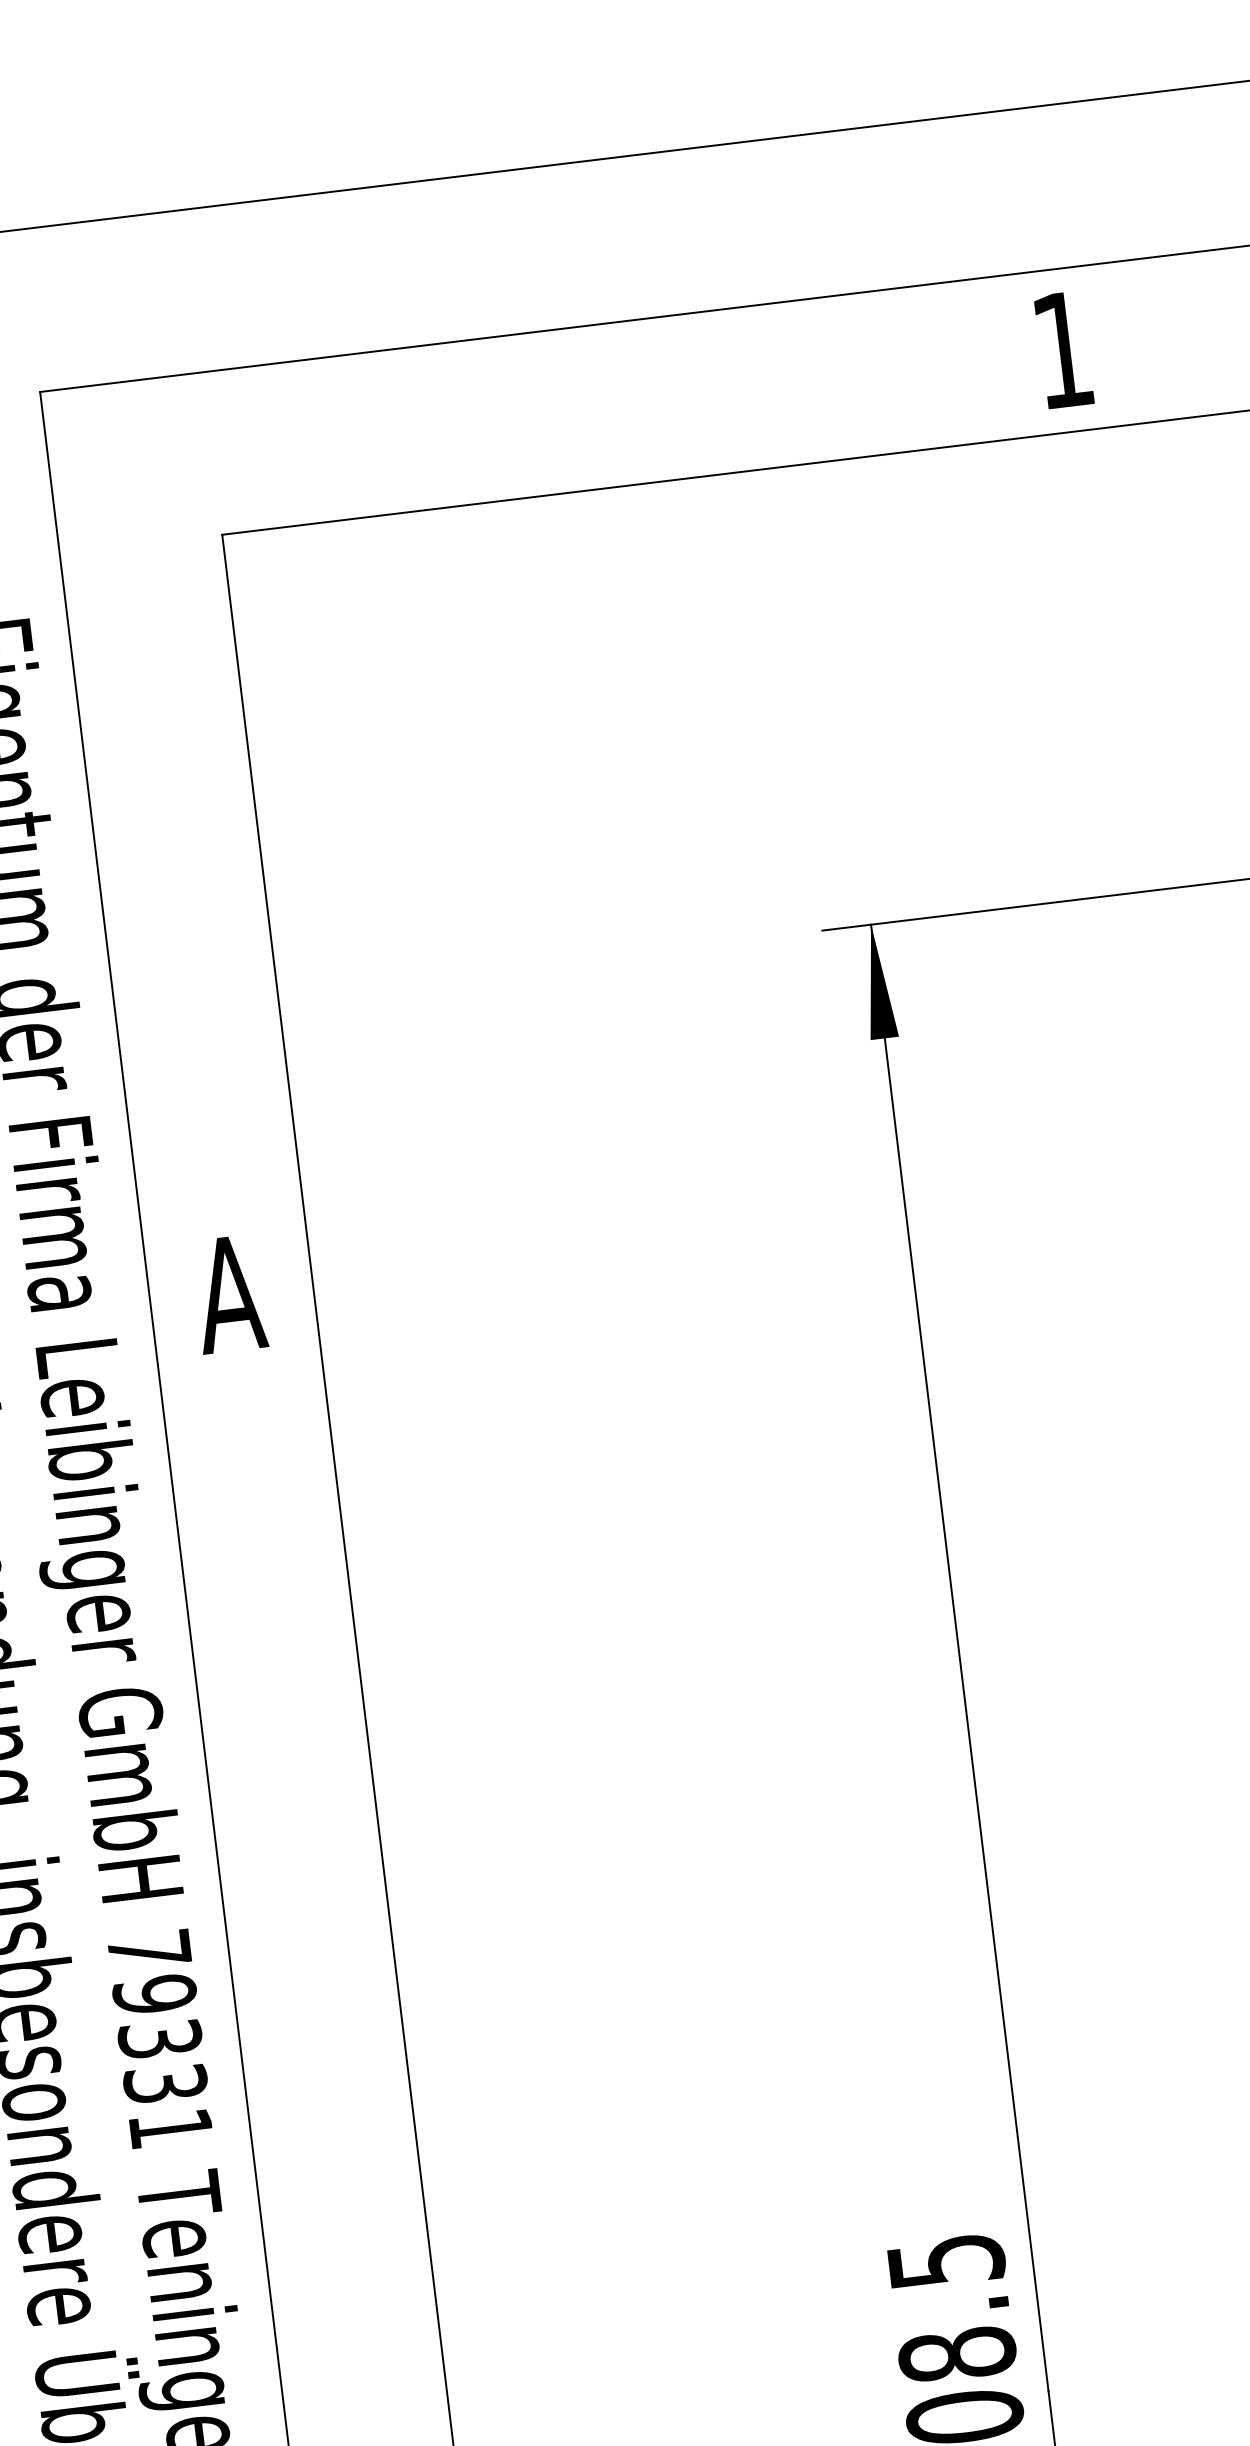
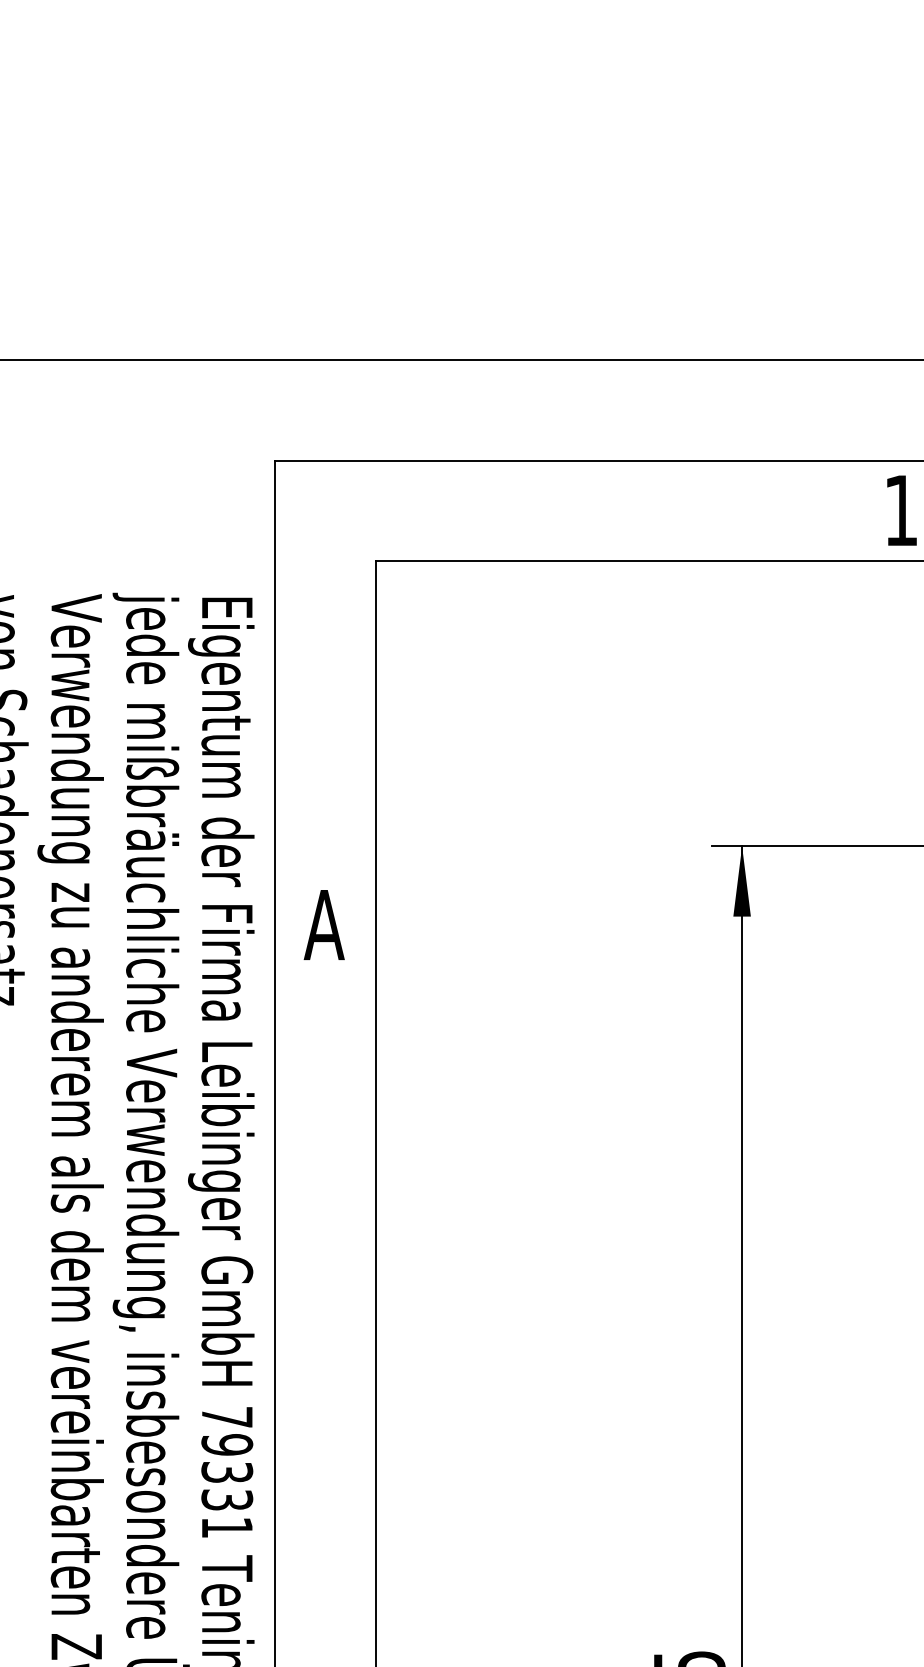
text: (228, 1293) -> (323, 924), moved

